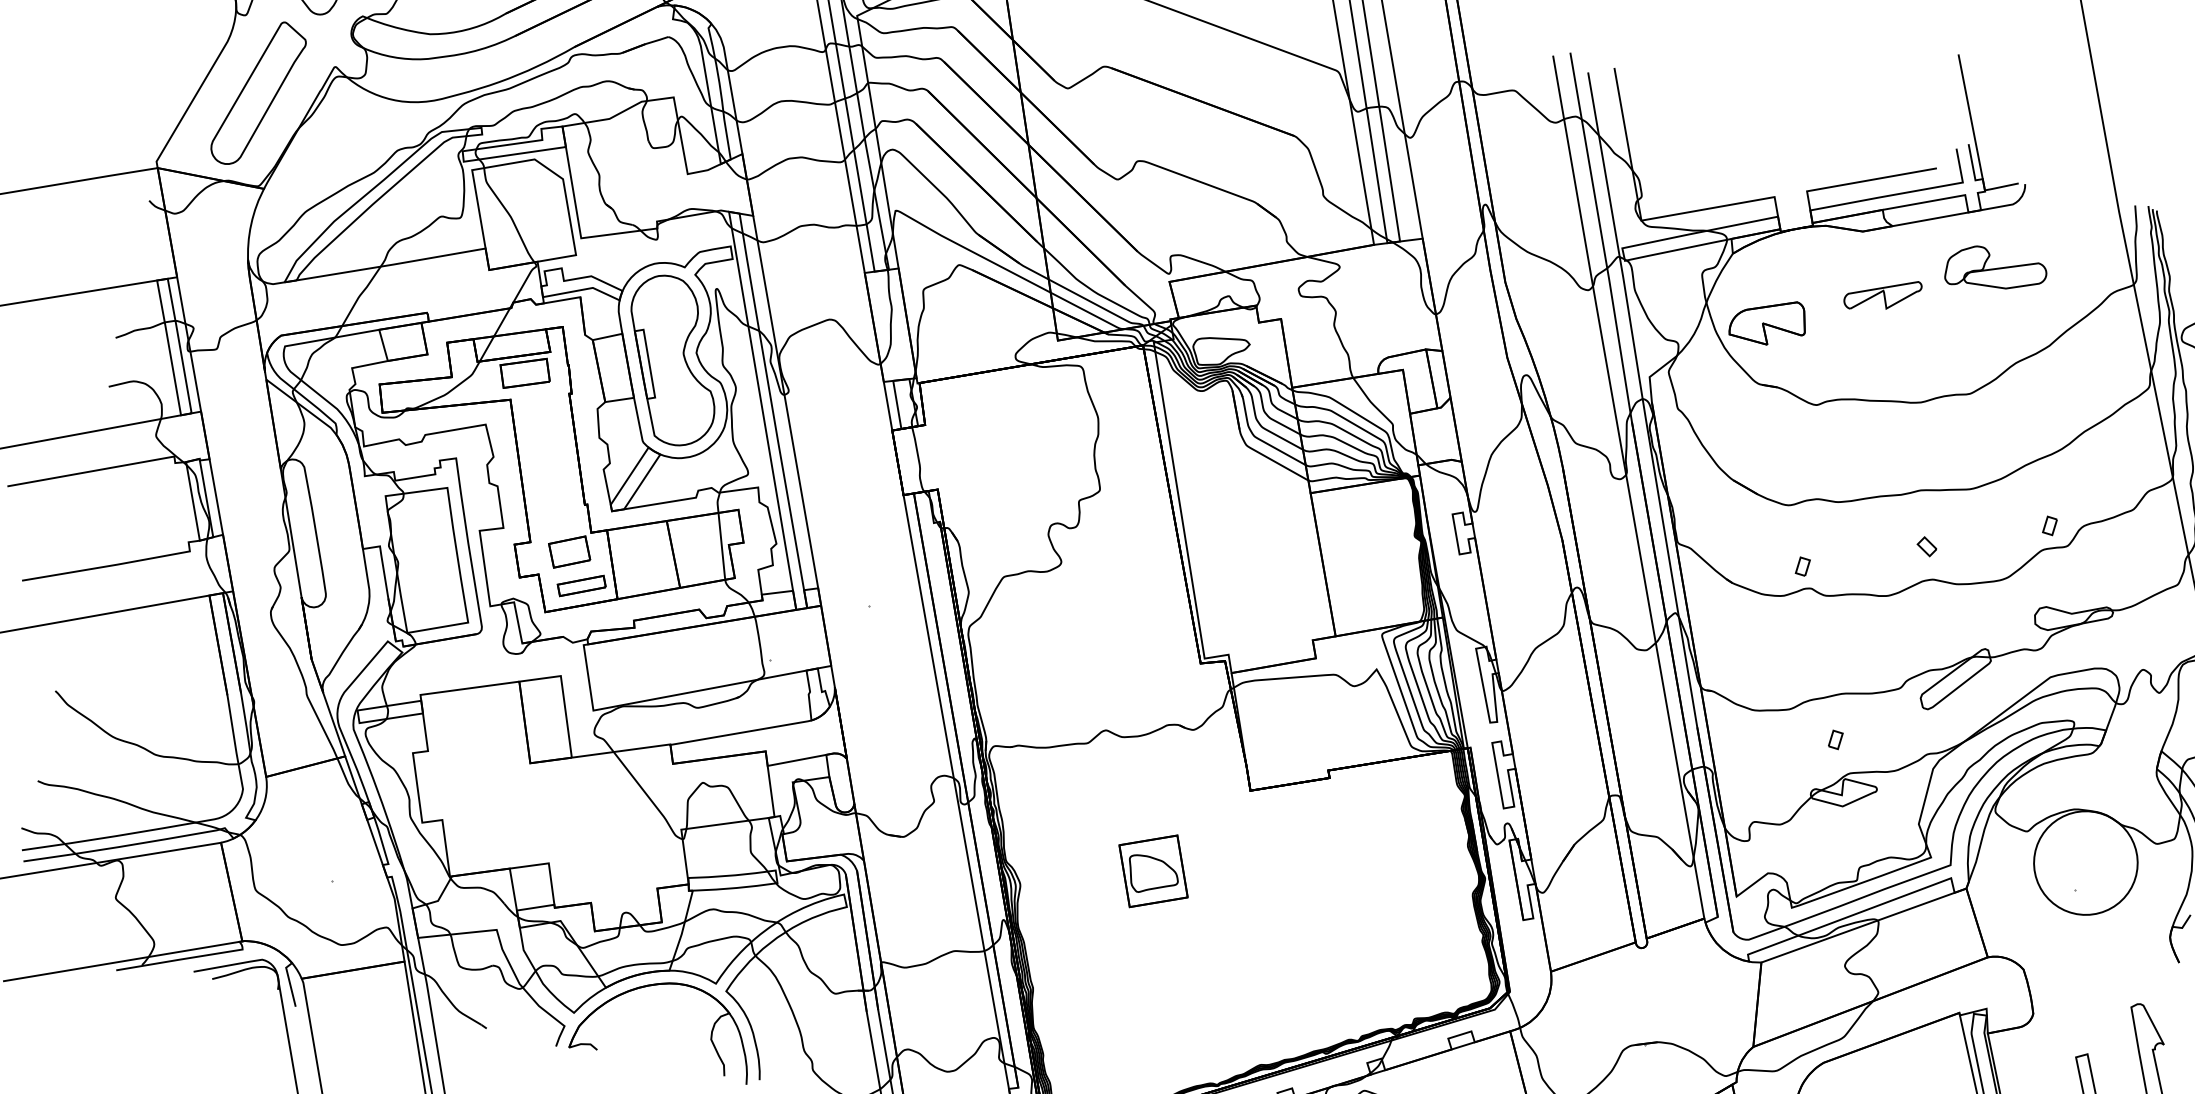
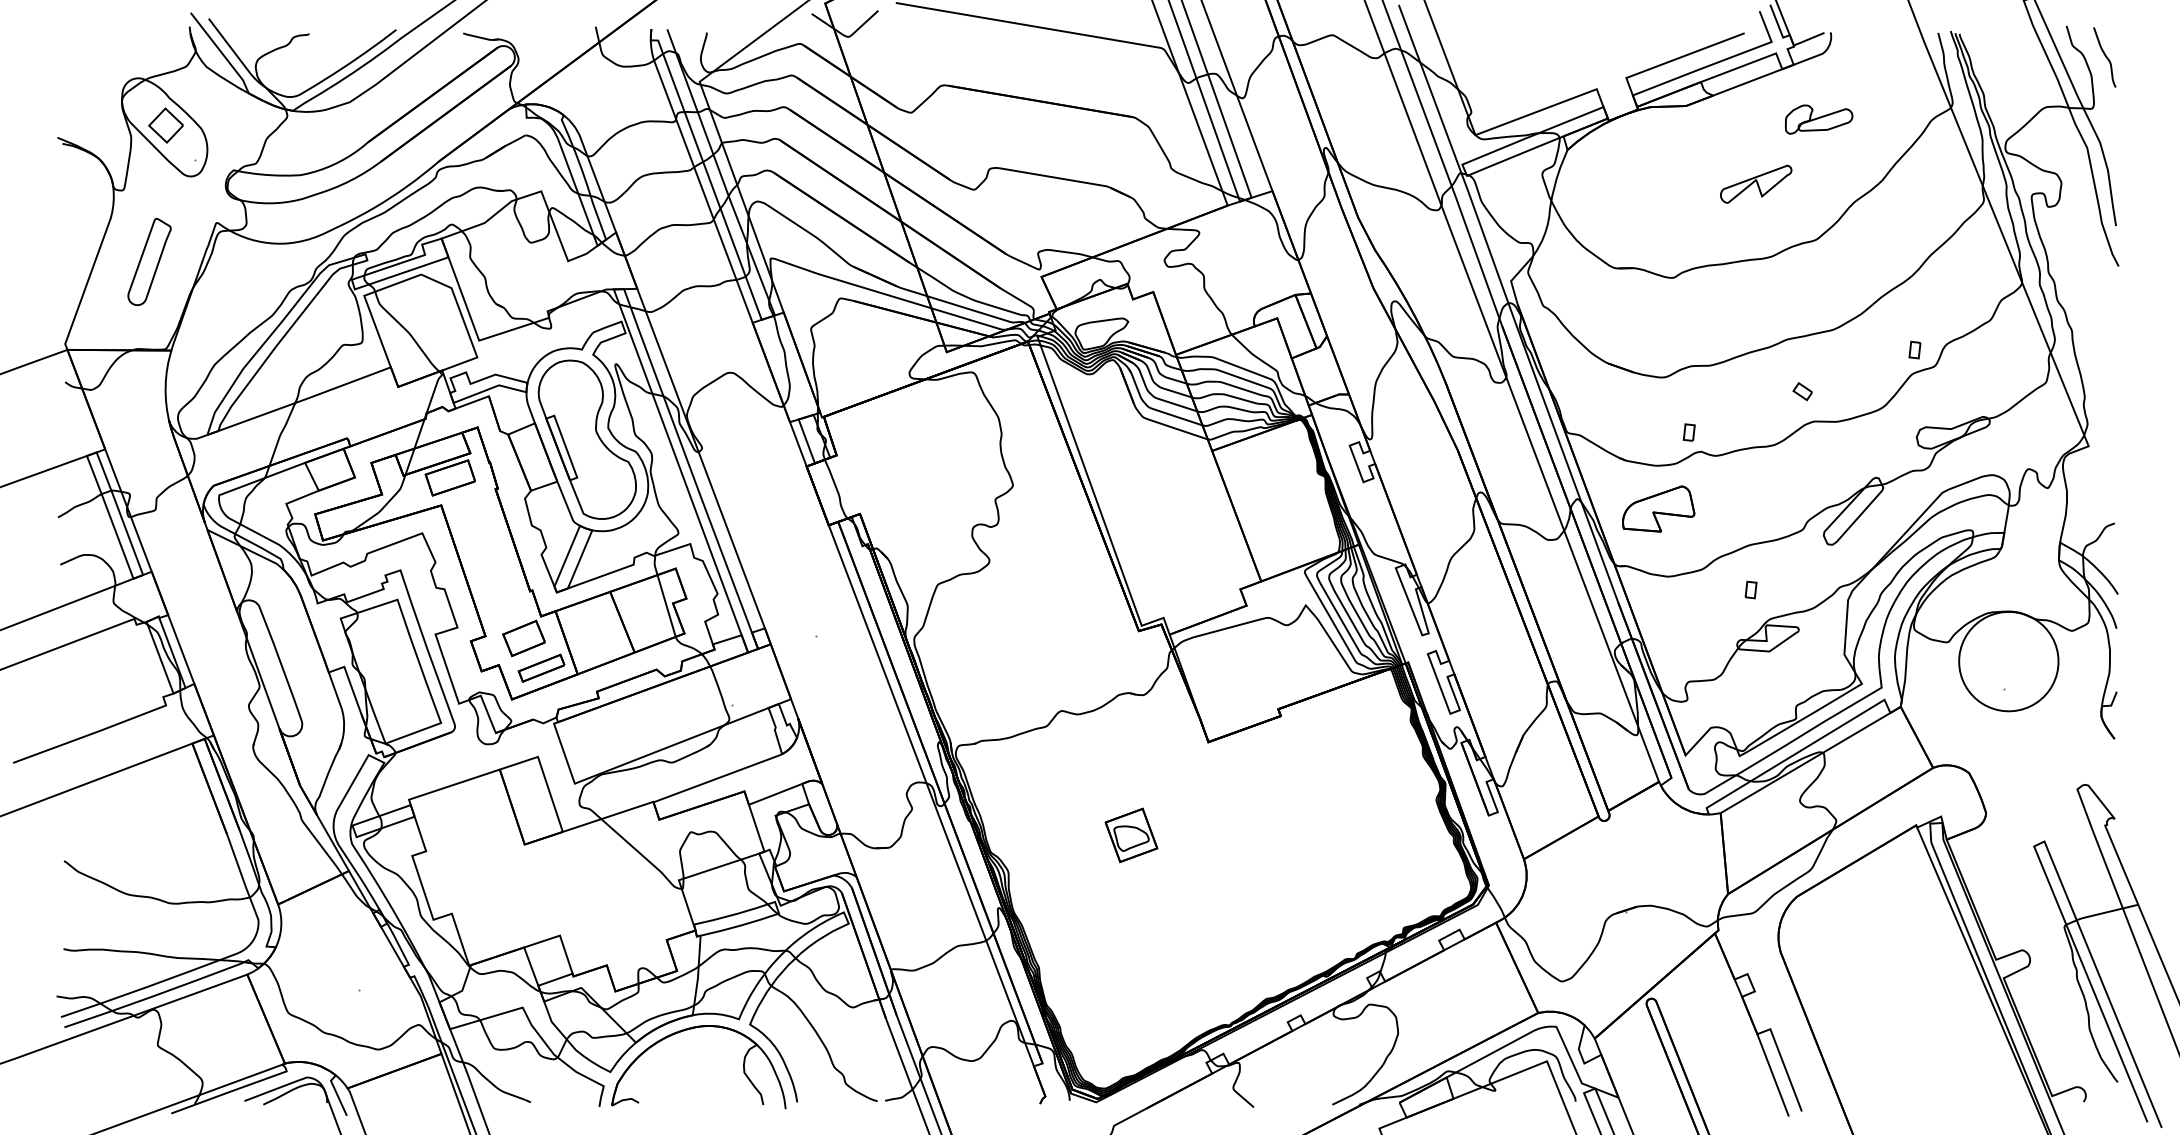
part: (258, 93) -> (149, 261), size x0.6
part: (1995, 270) -> (1818, 119), size x0.7
part: (1883, 294) -> (1756, 183), moved
part: (1769, 320) -> (1658, 508), moved
part: (1153, 871) -> (1131, 835), size x0.7

